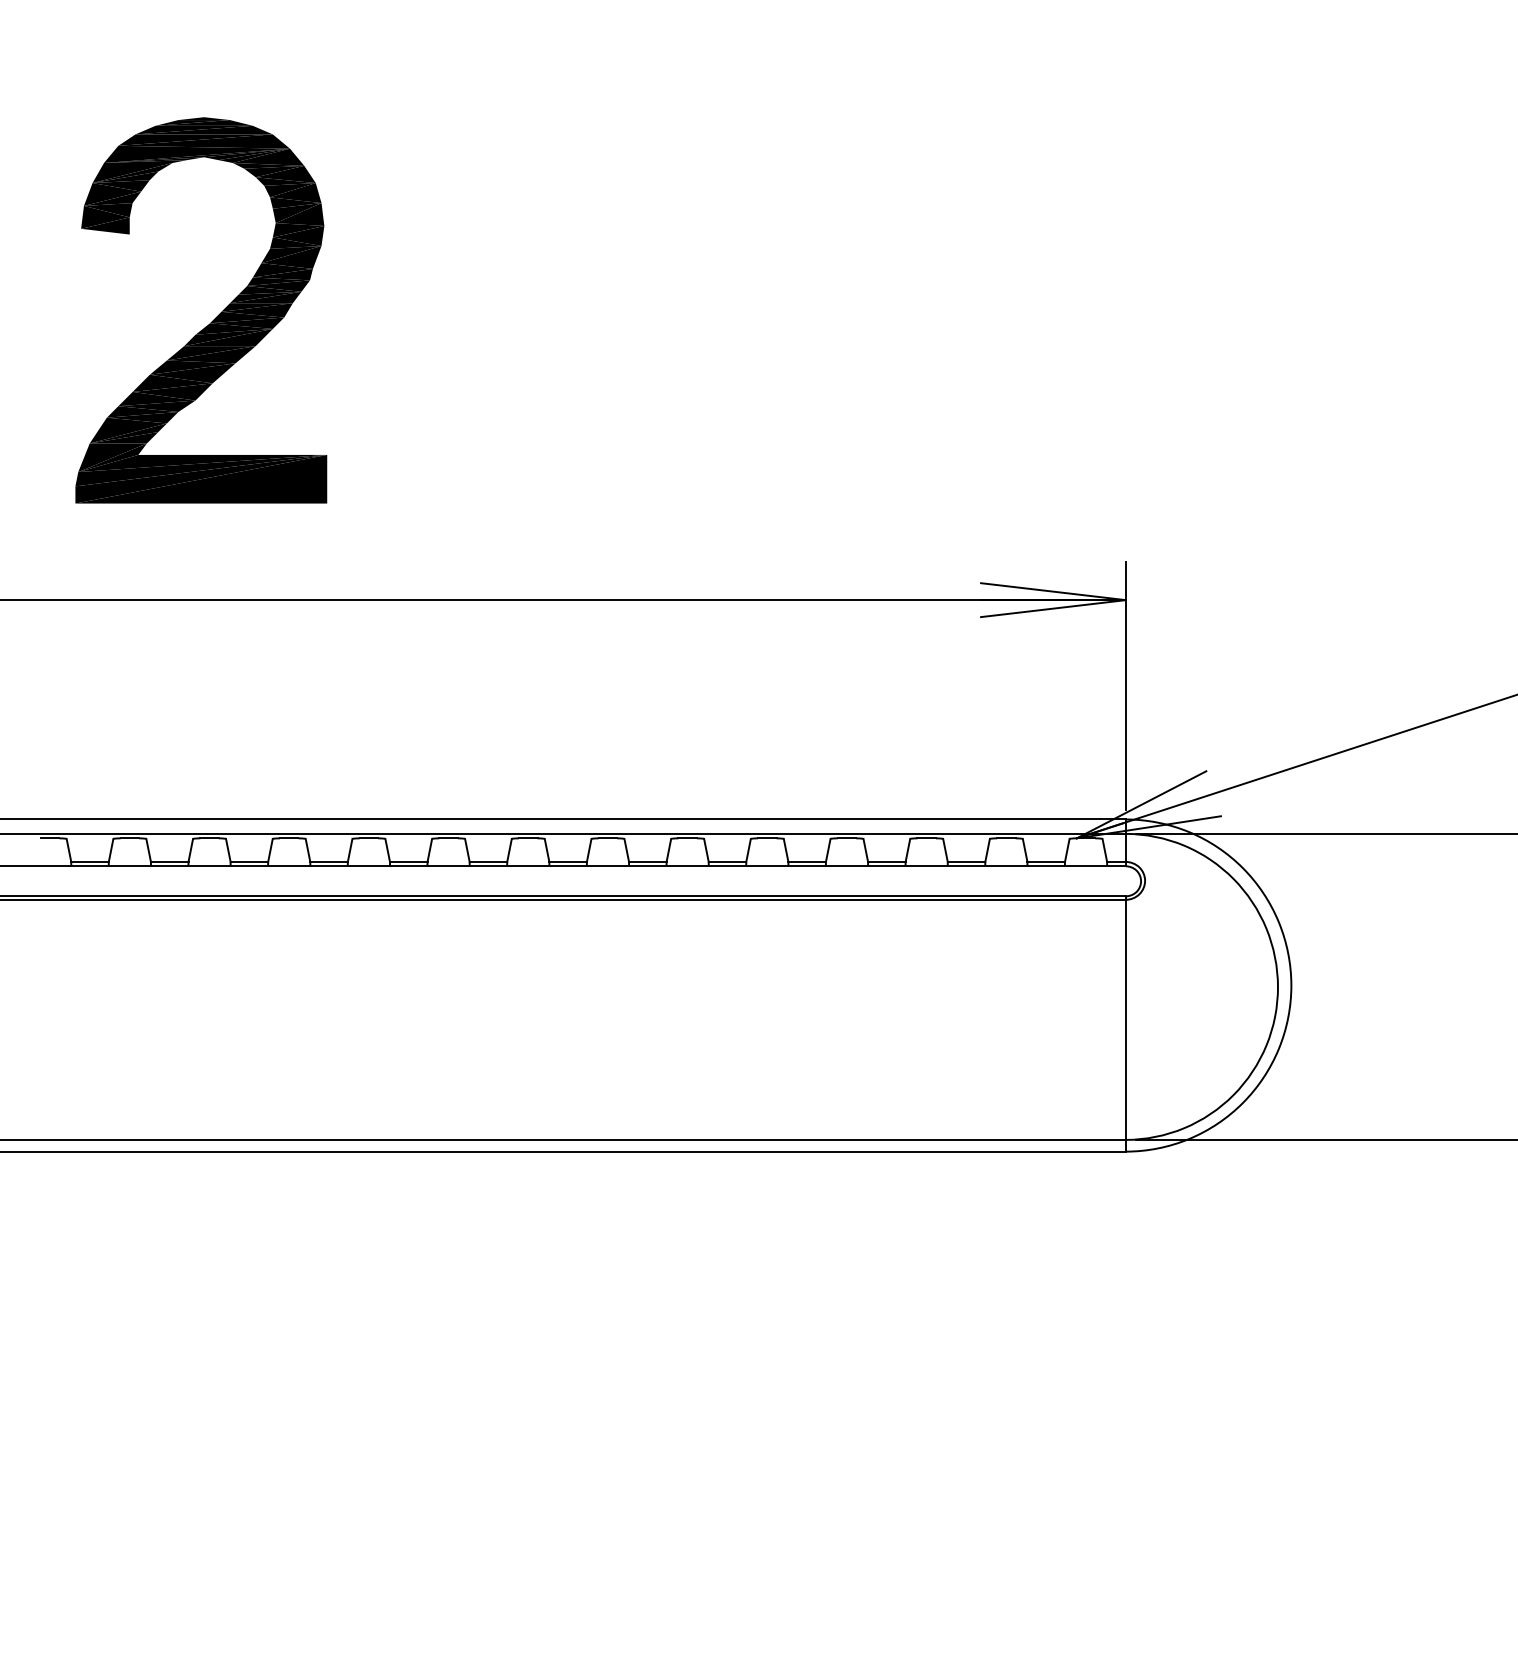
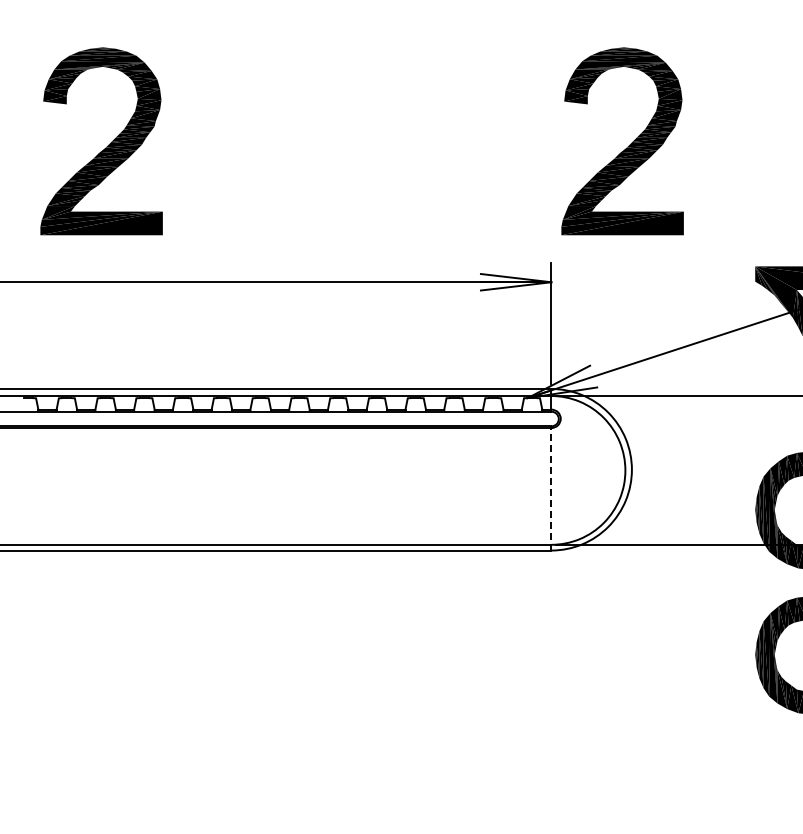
part: (1282, 321) -> (627, 146), added
line: (1126, 1022) -> (551, 487), solid -> dashed

